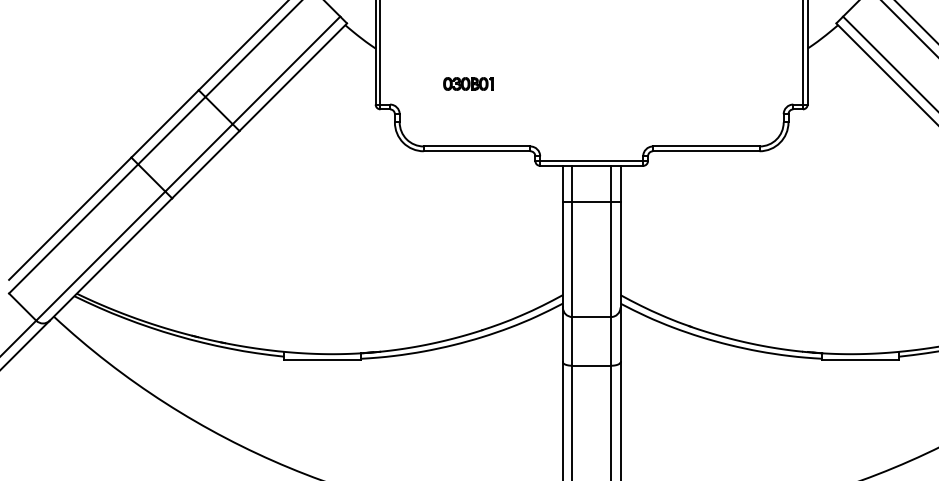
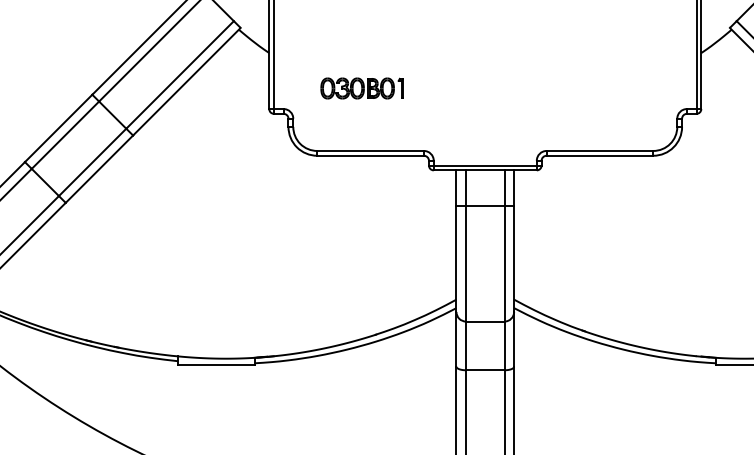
part: (468, 83) -> (362, 88), size x1.67

